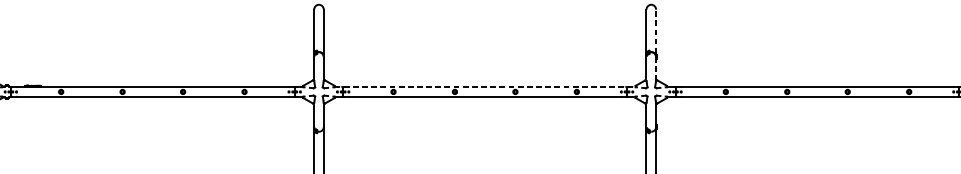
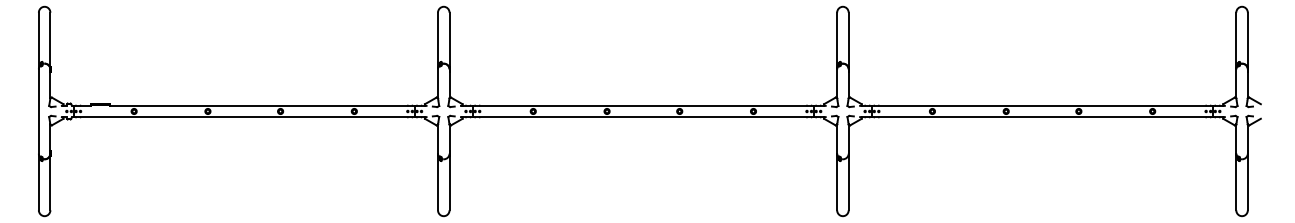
line: (655, 45) -> (848, 55), dashed -> solid
line: (485, 86) -> (643, 105), dashed -> solid

